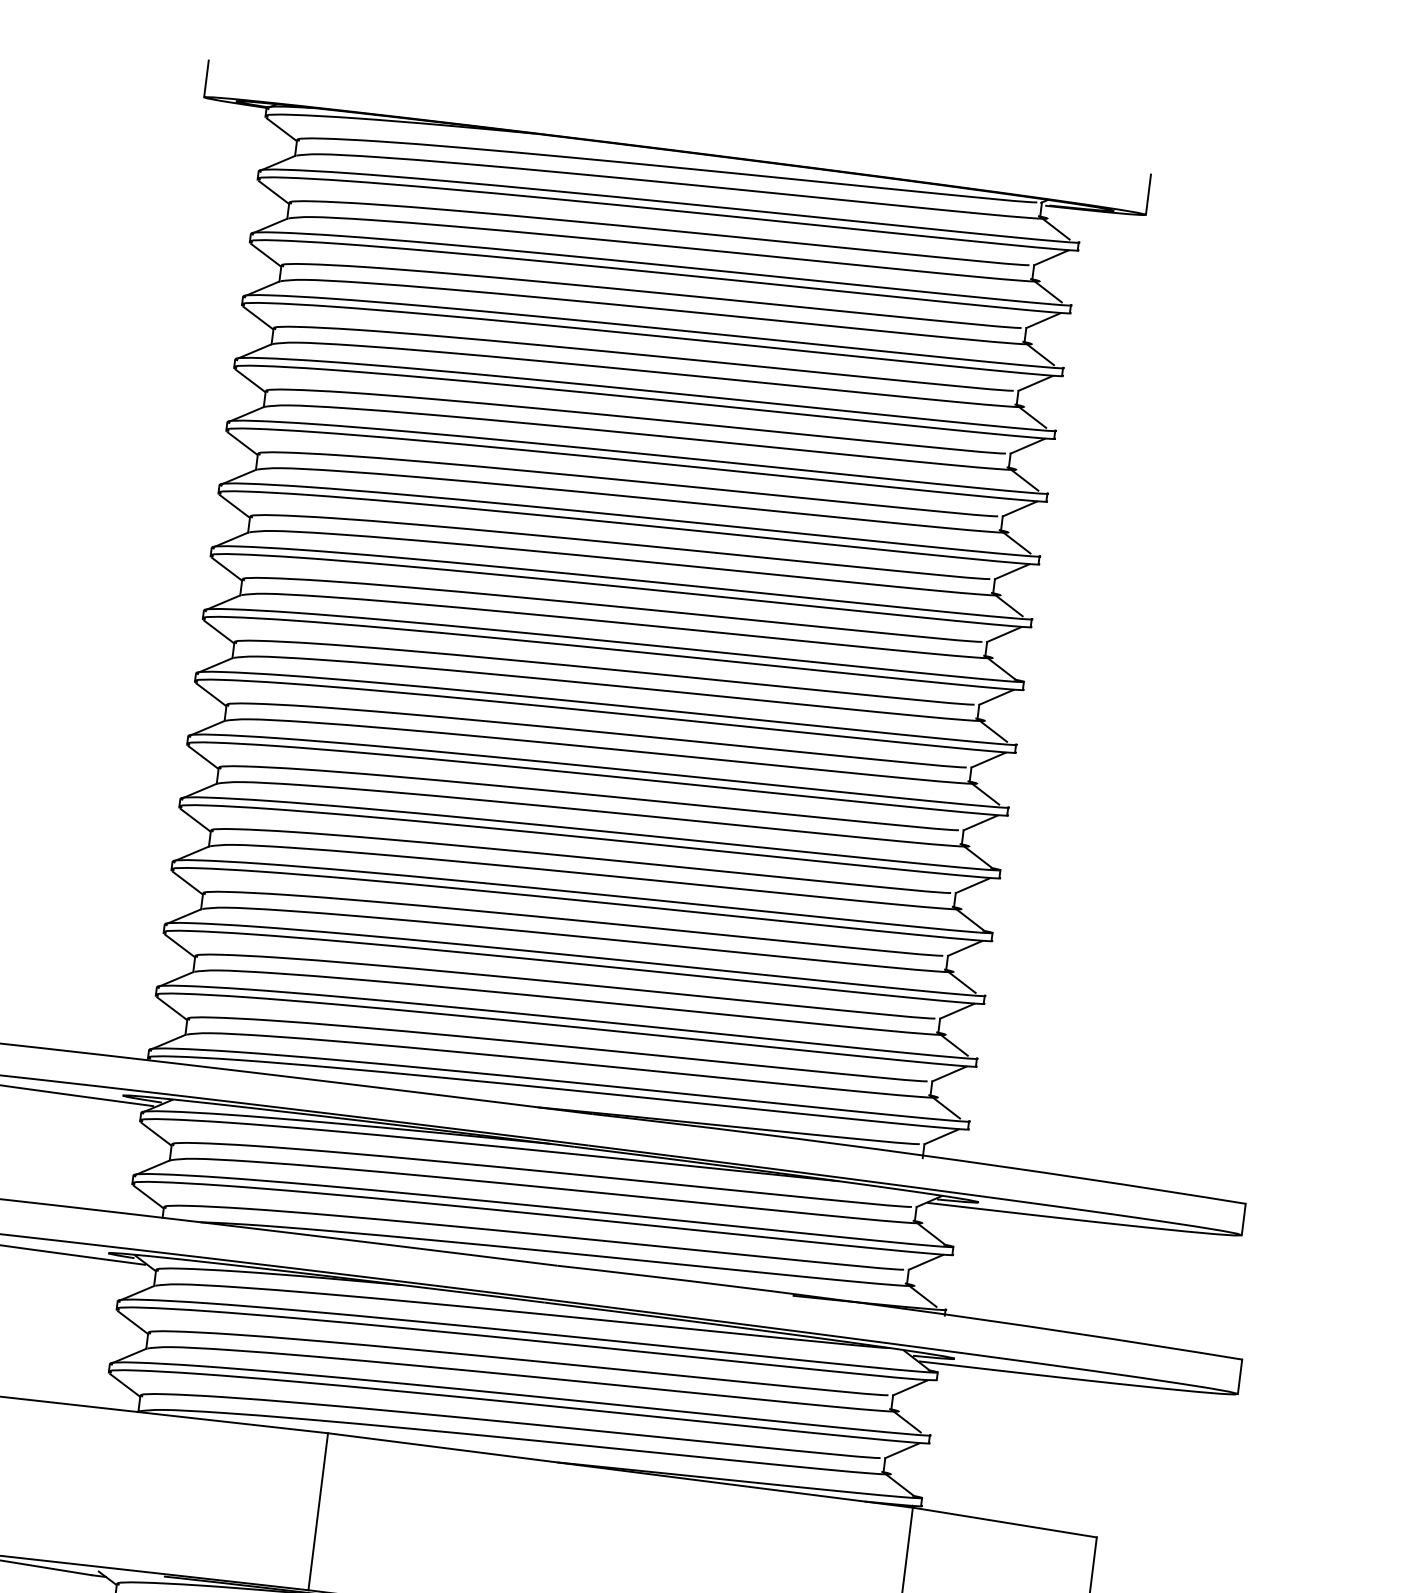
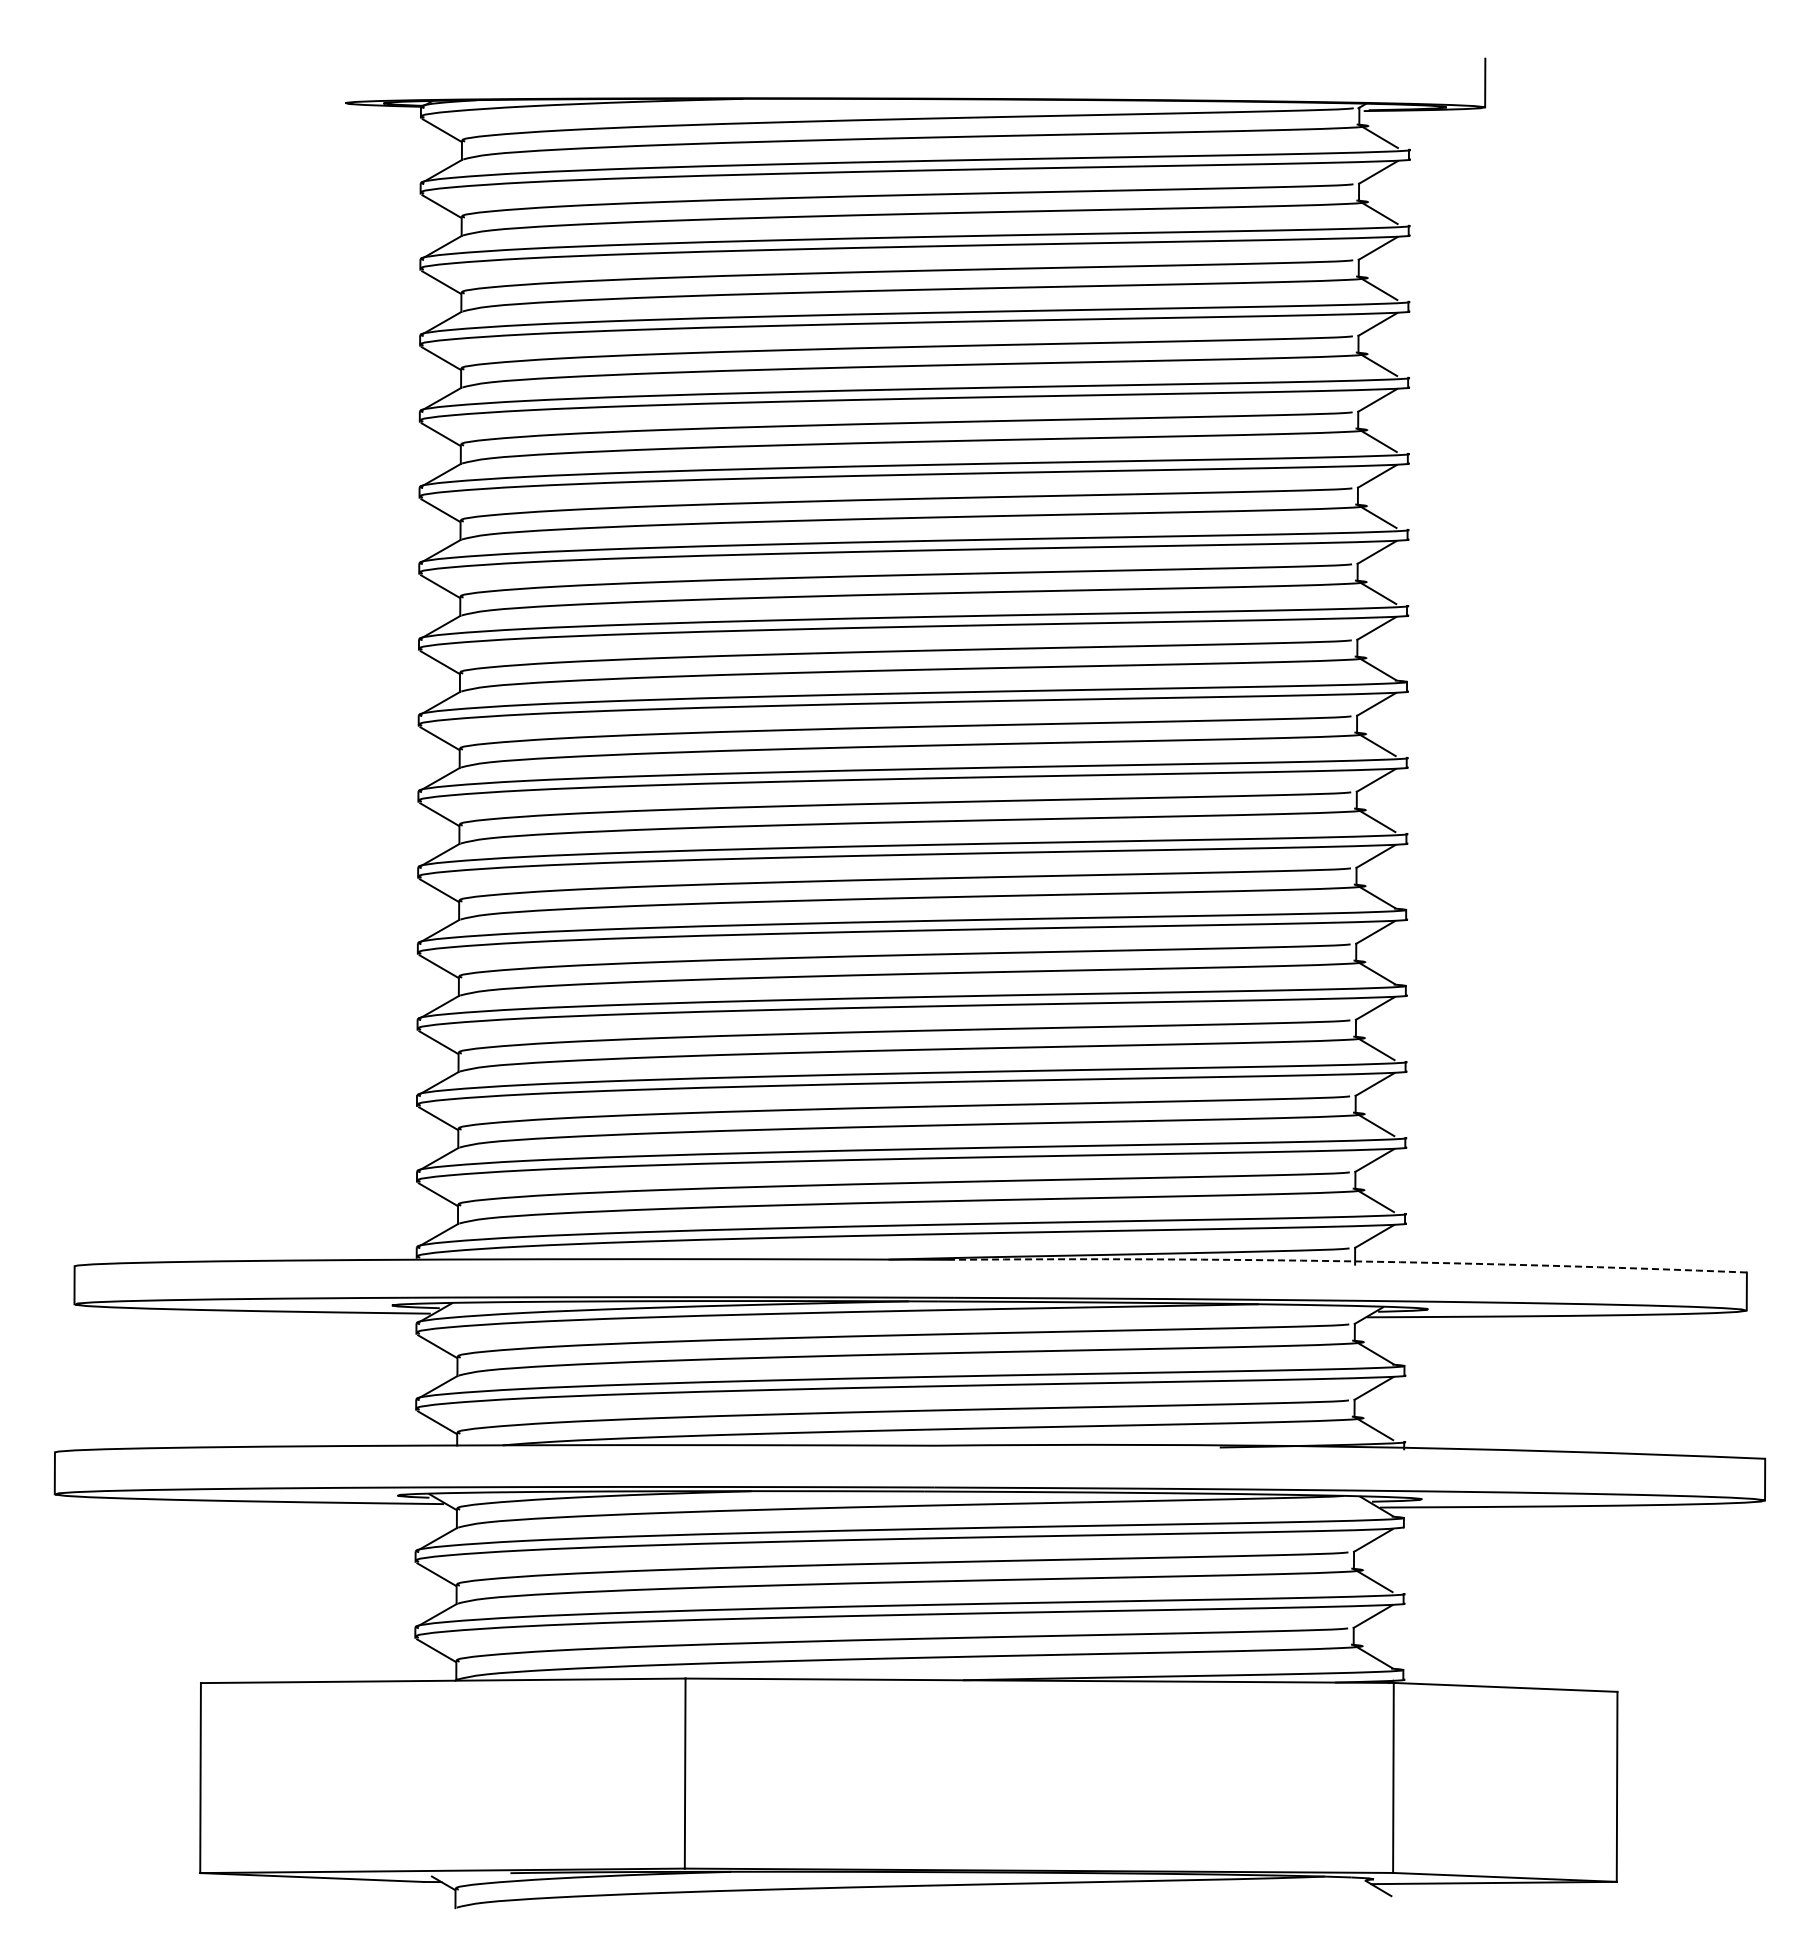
line: (206, 78) -> (344, 80), removed
arc: (920, 1155) -> (1351, 1261), solid -> dashed

